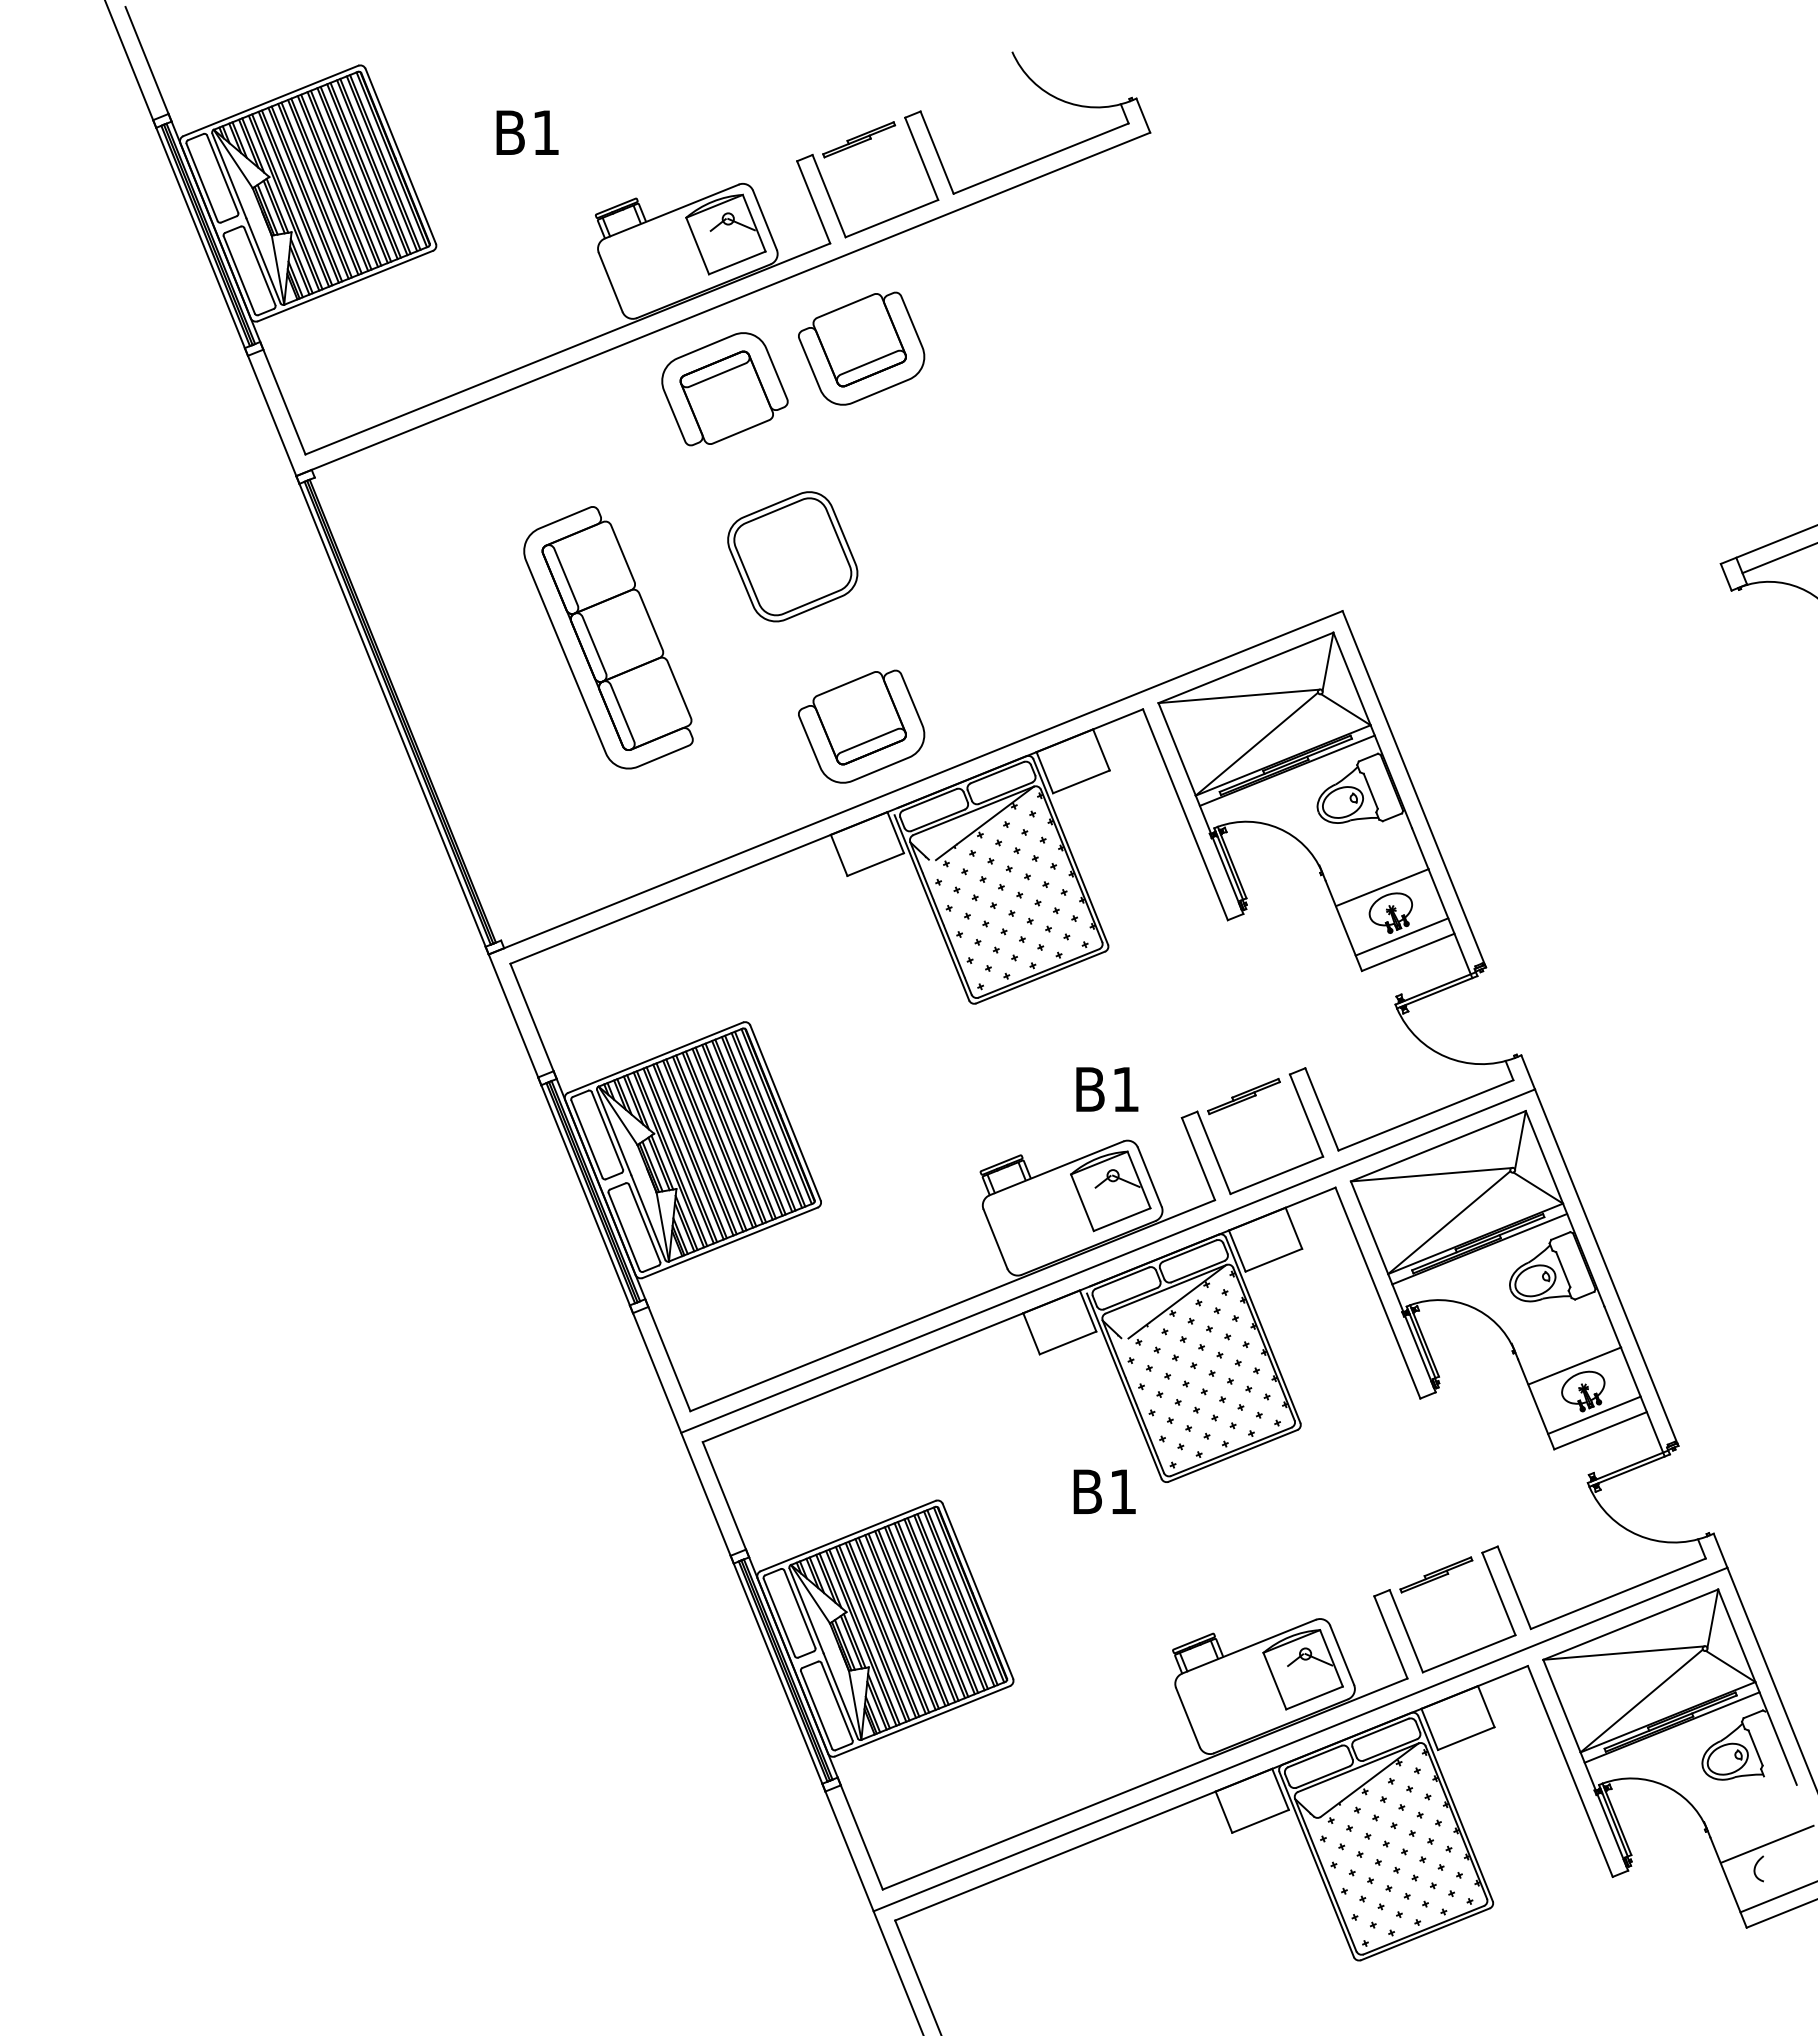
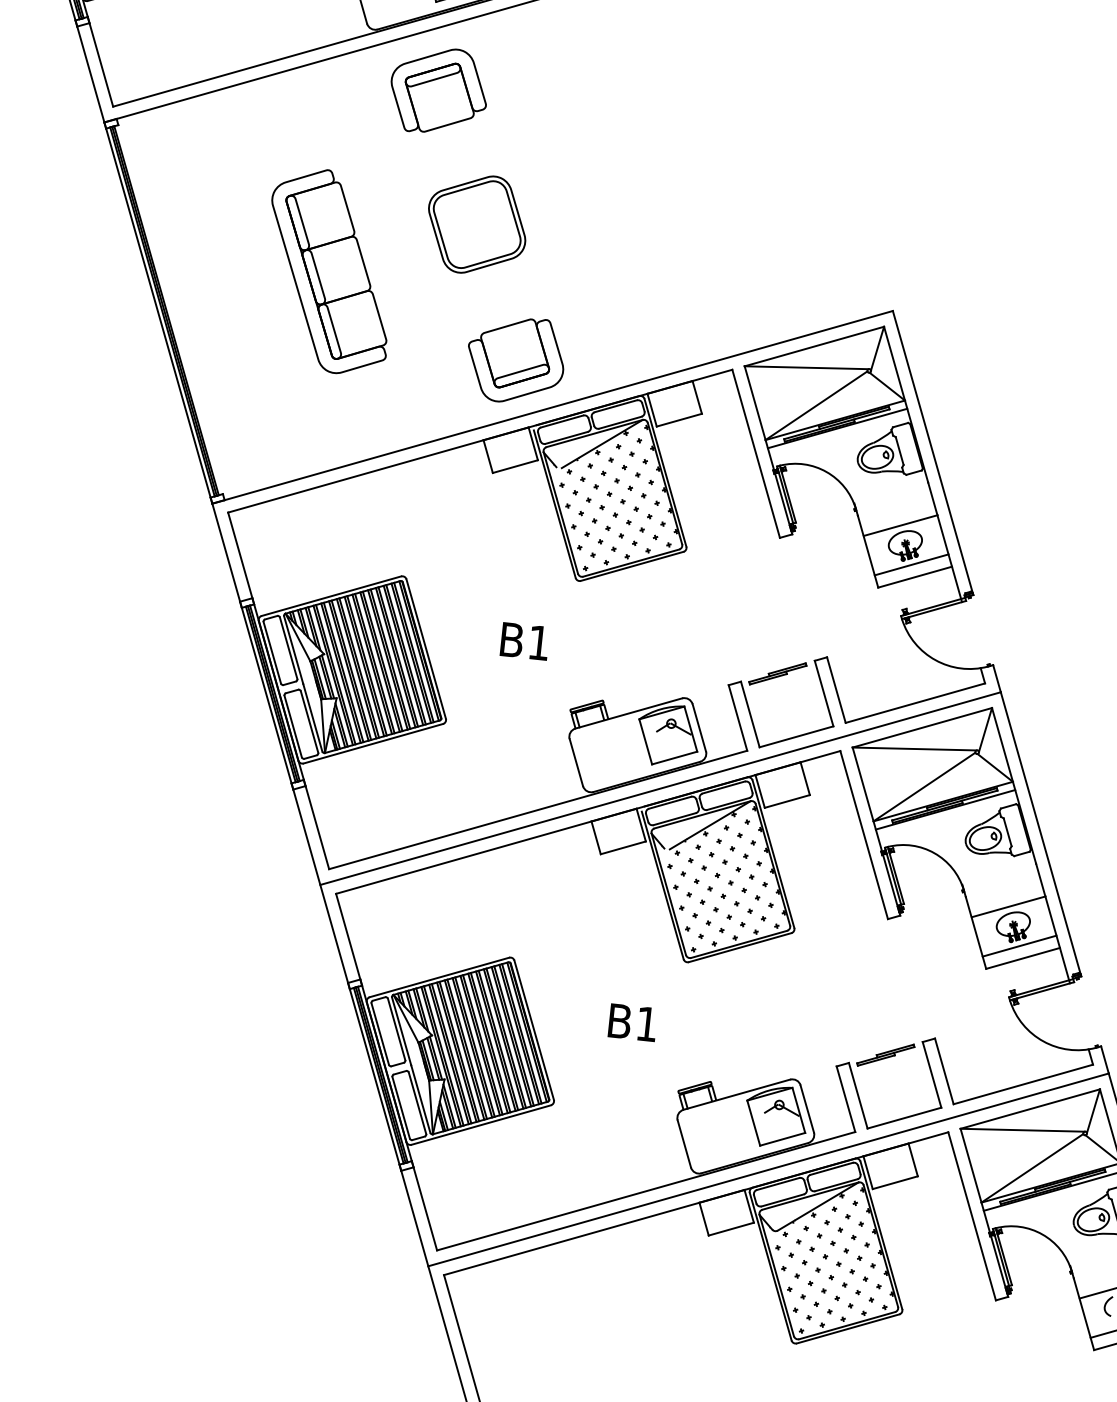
part: (861, 348) -> (546, 71), removed
text: (1107, 1089) -> (525, 641), moved
text: (1104, 1491) -> (632, 1022), moved

